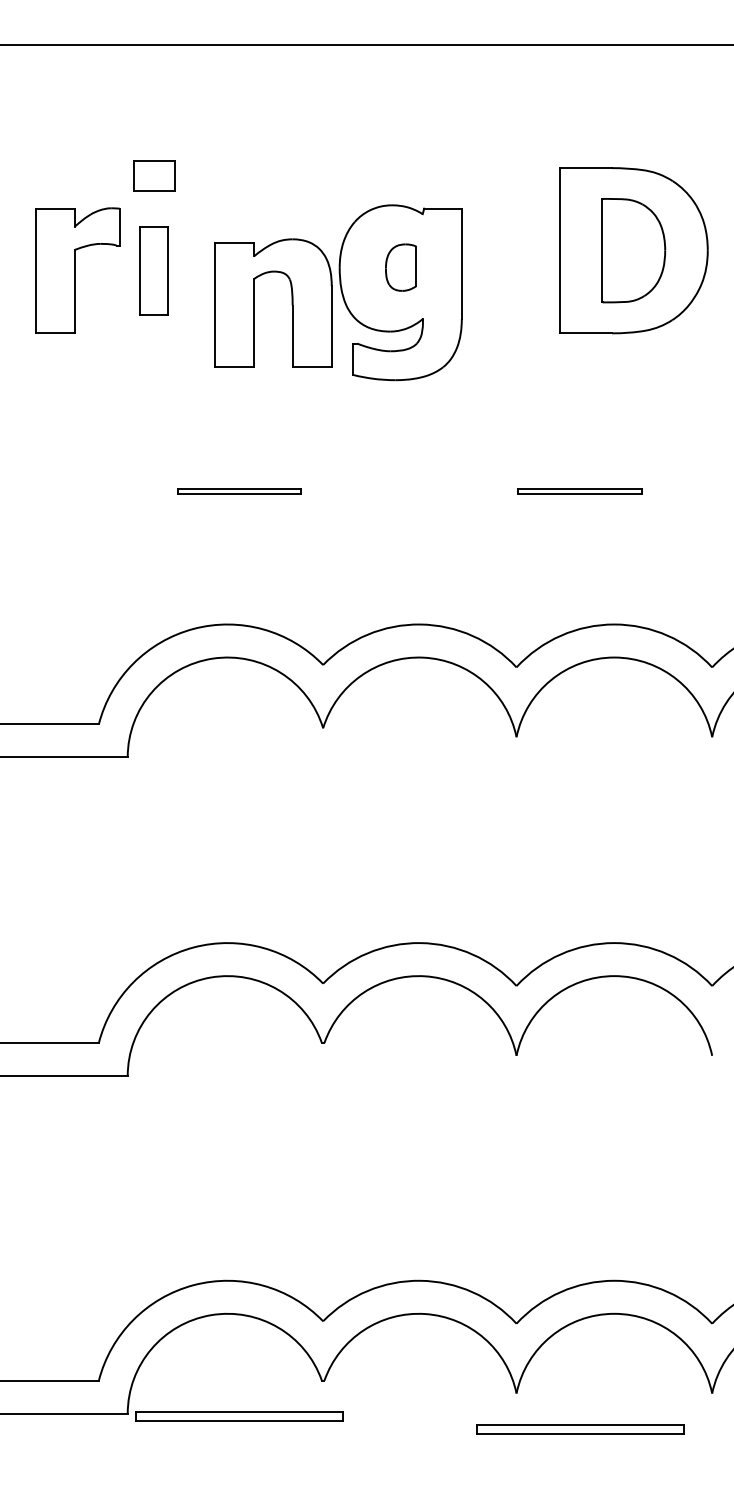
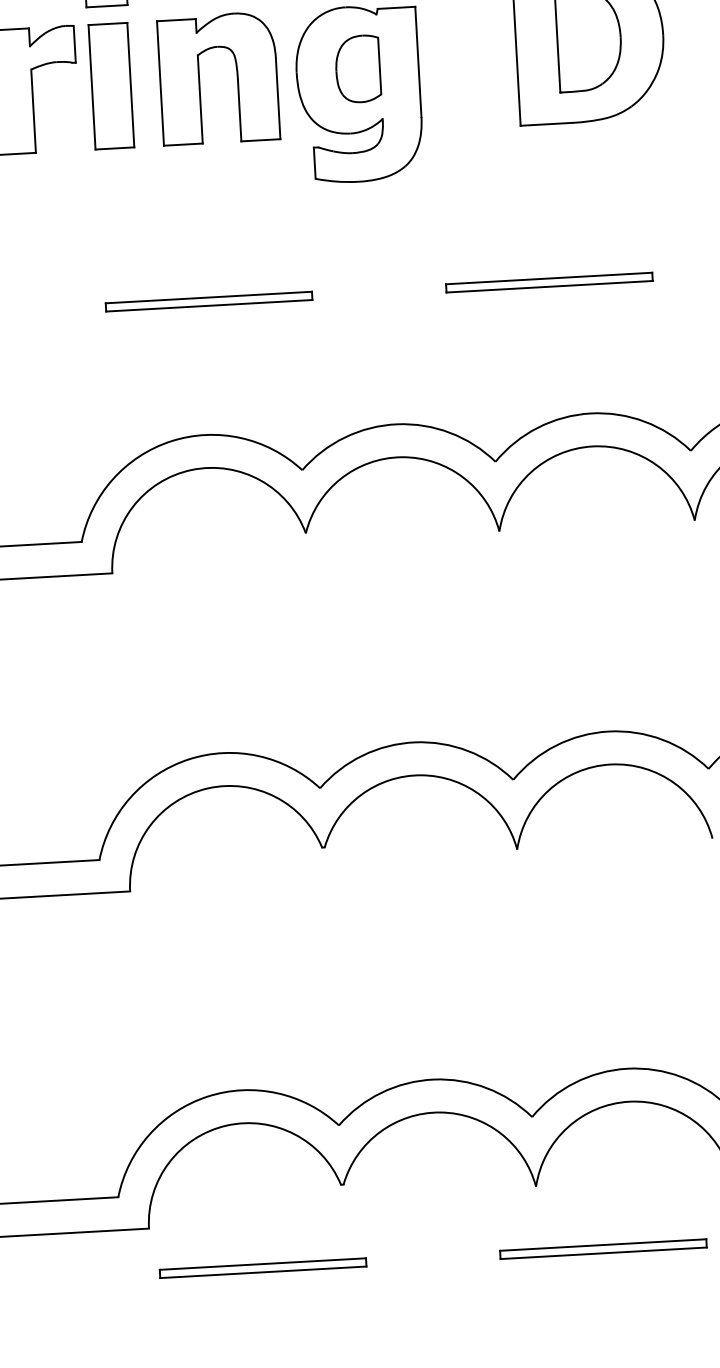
part: (400, 267) -> (357, 68), size x1.43
part: (153, 270) -> (110, 85), size x1.43
part: (291, 302) -> (236, 76), moved
part: (239, 491) -> (209, 301), size x1.67
part: (580, 491) -> (549, 282), size x1.67
part: (239, 1416) -> (263, 1268), moved
part: (580, 1429) -> (603, 1249), moved

